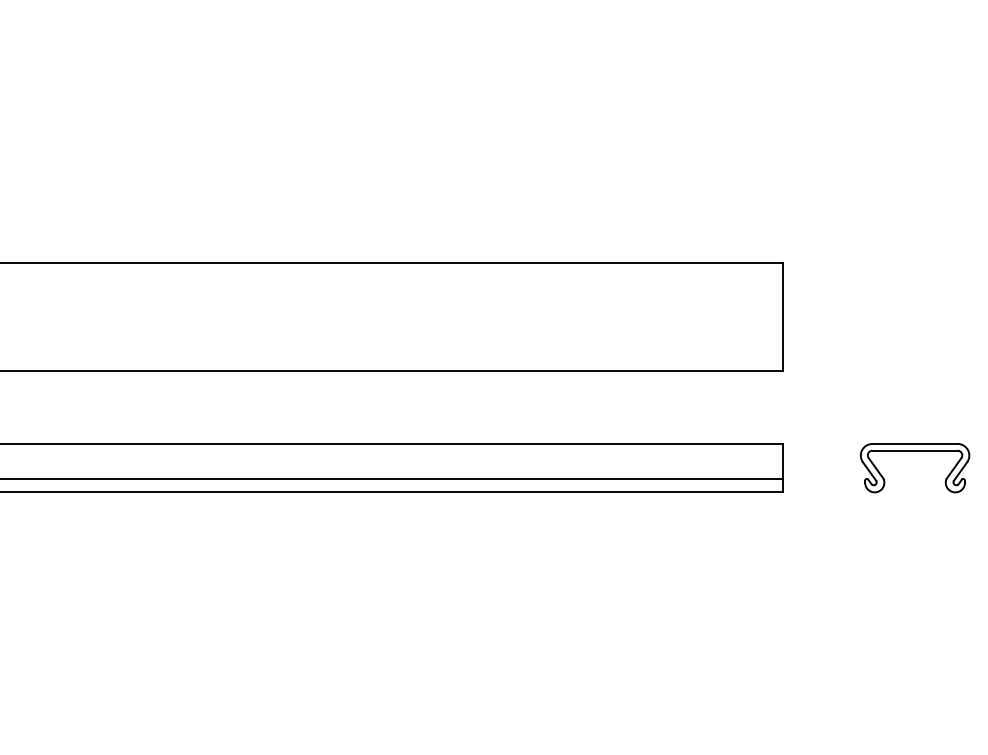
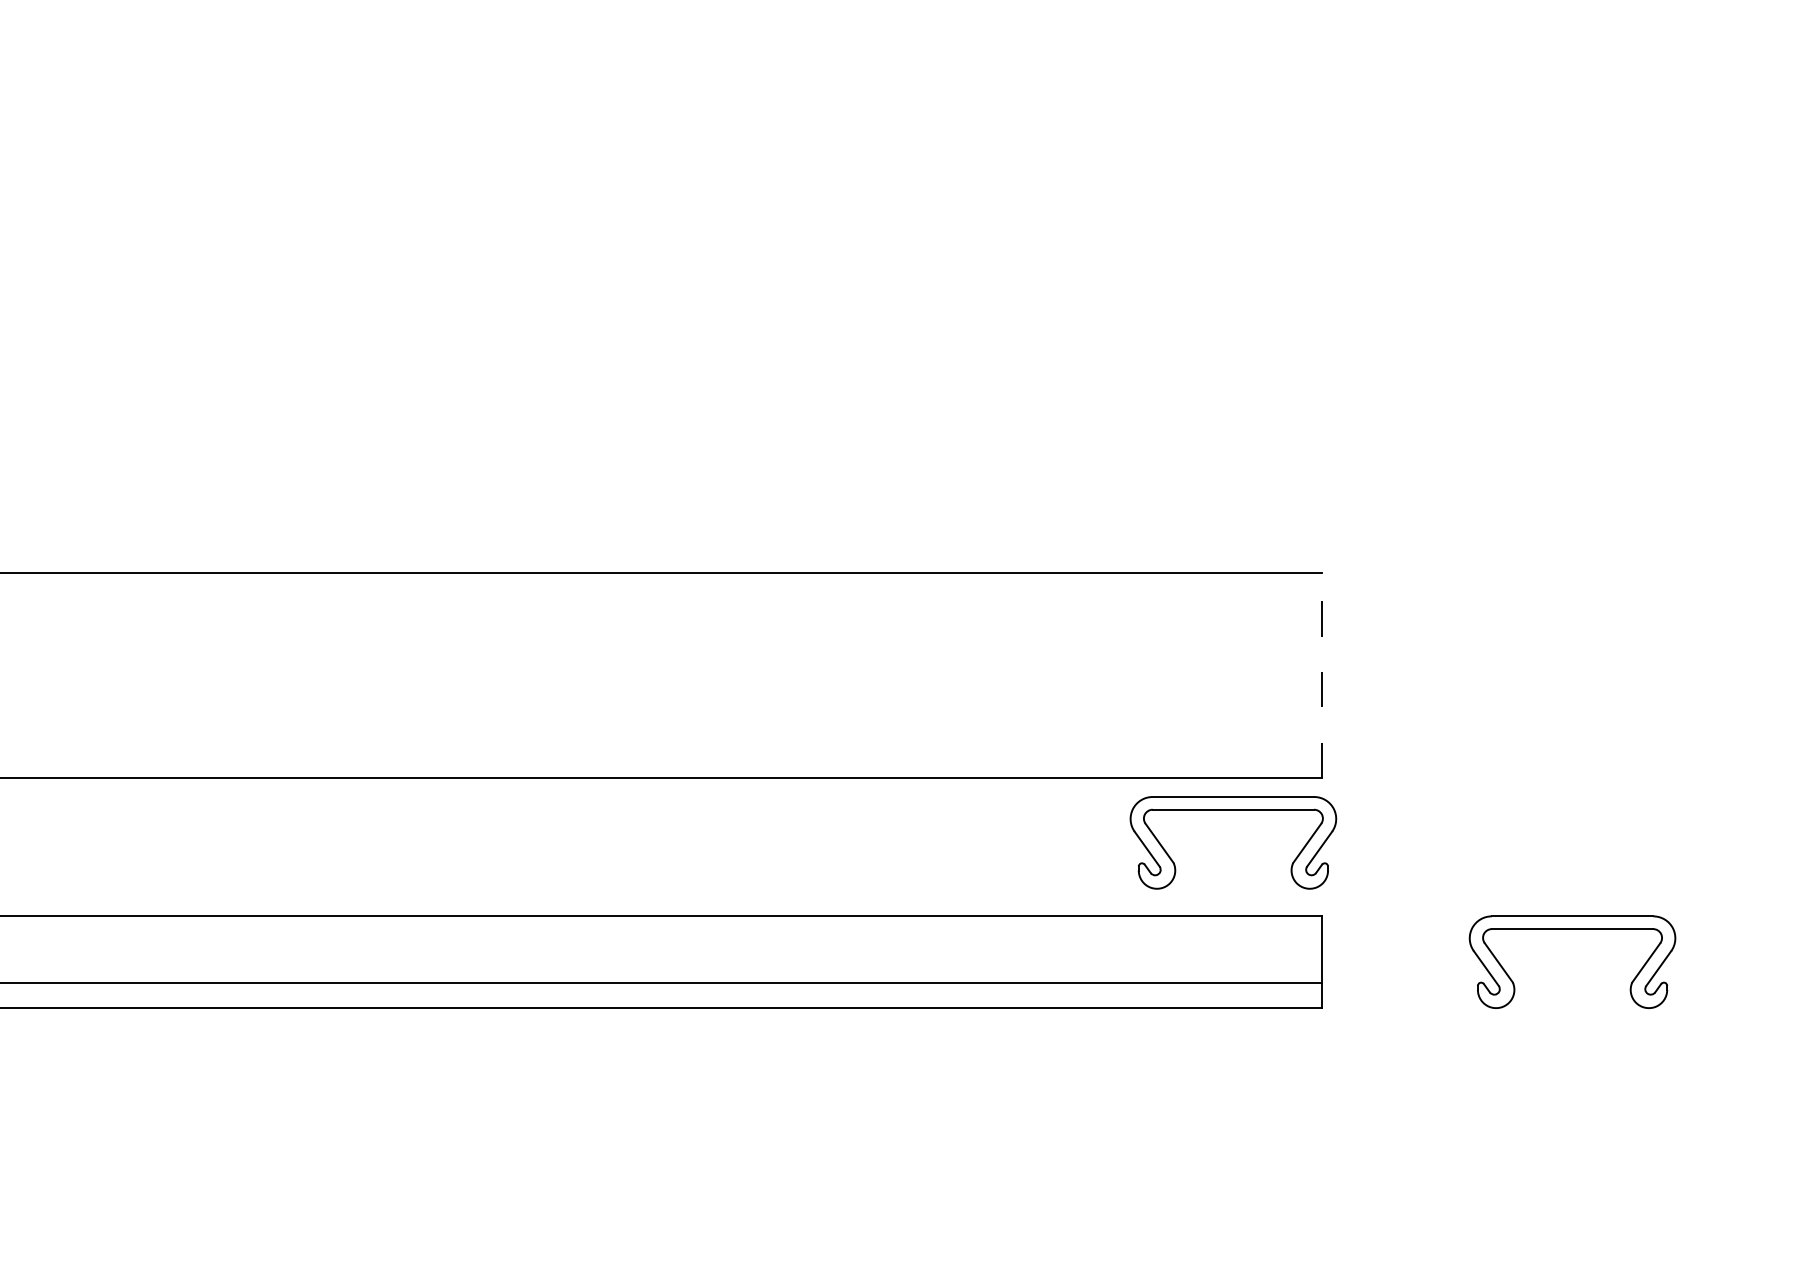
line: (782, 316) -> (1321, 674), solid -> dashed
part: (736, 388) -> (1234, 811), added

